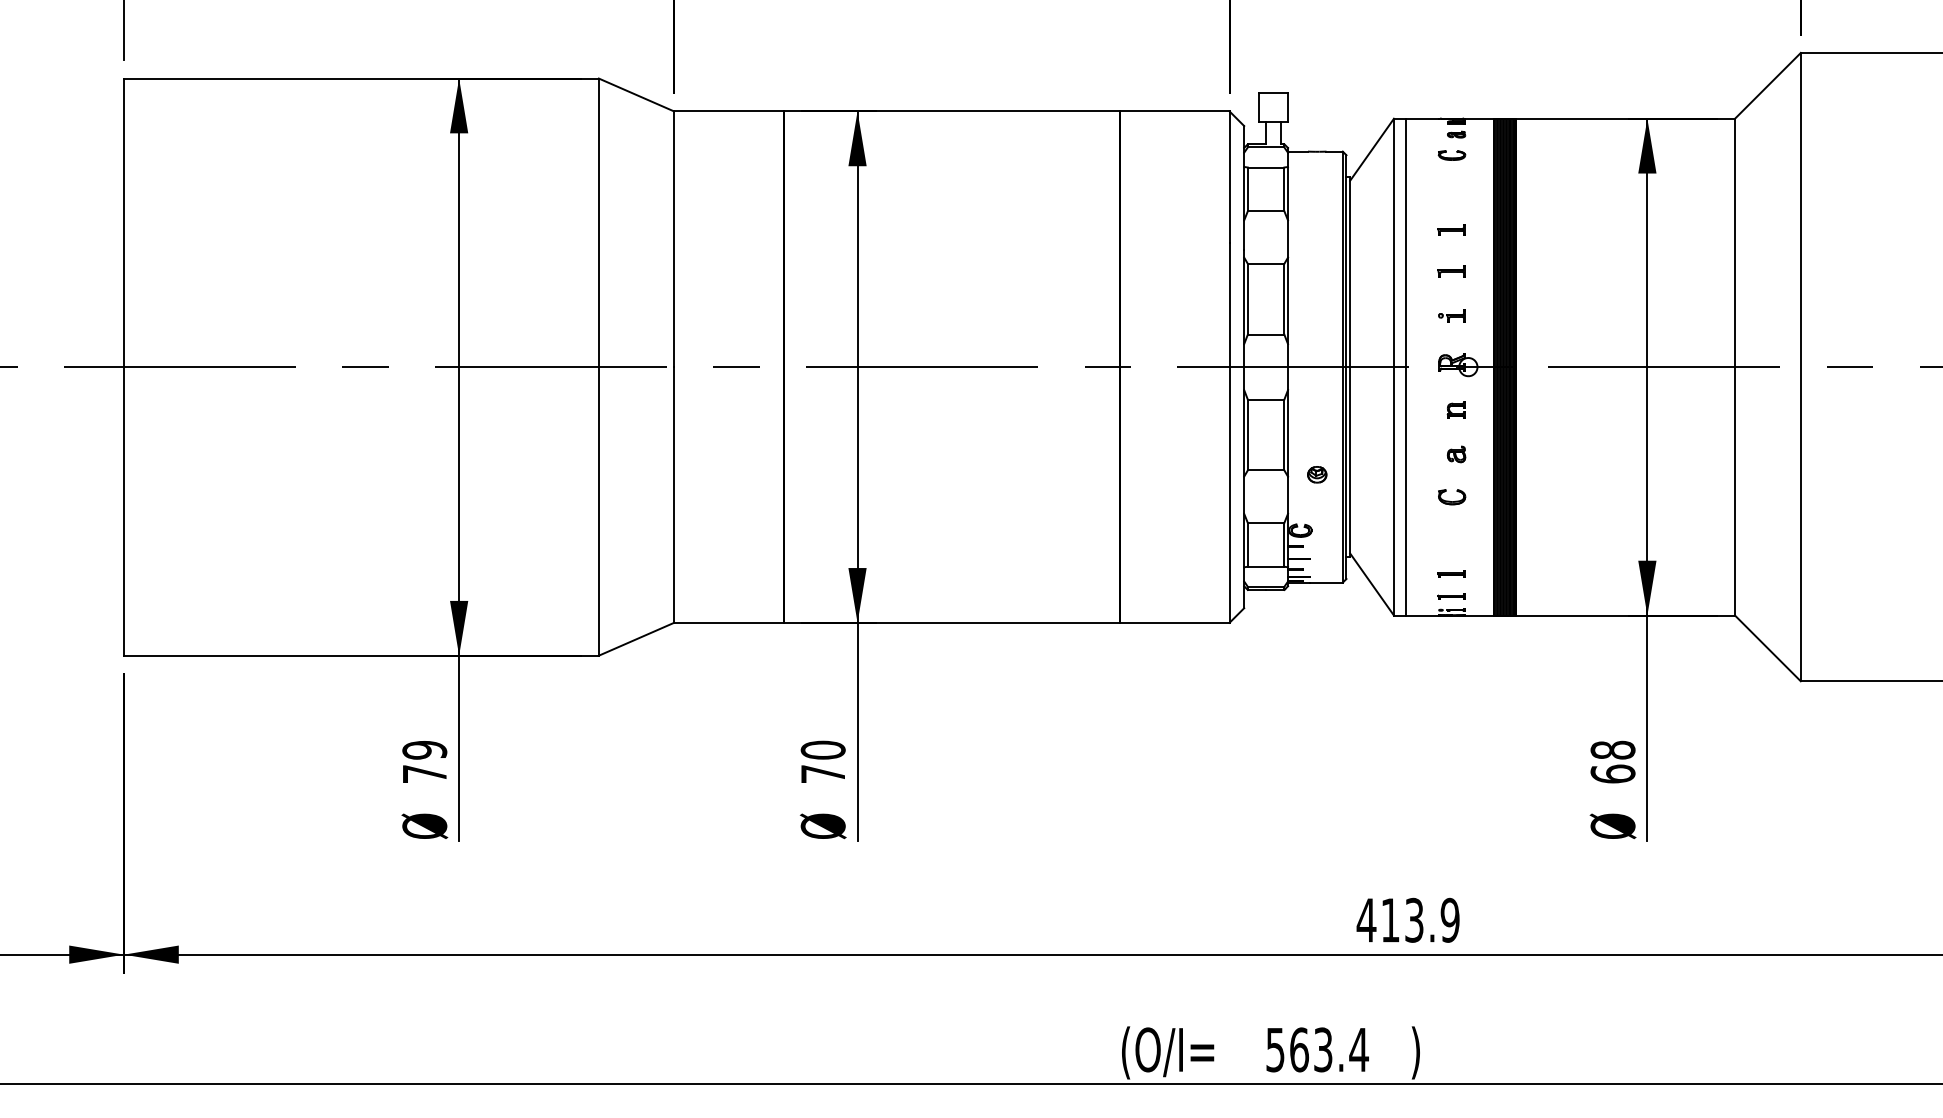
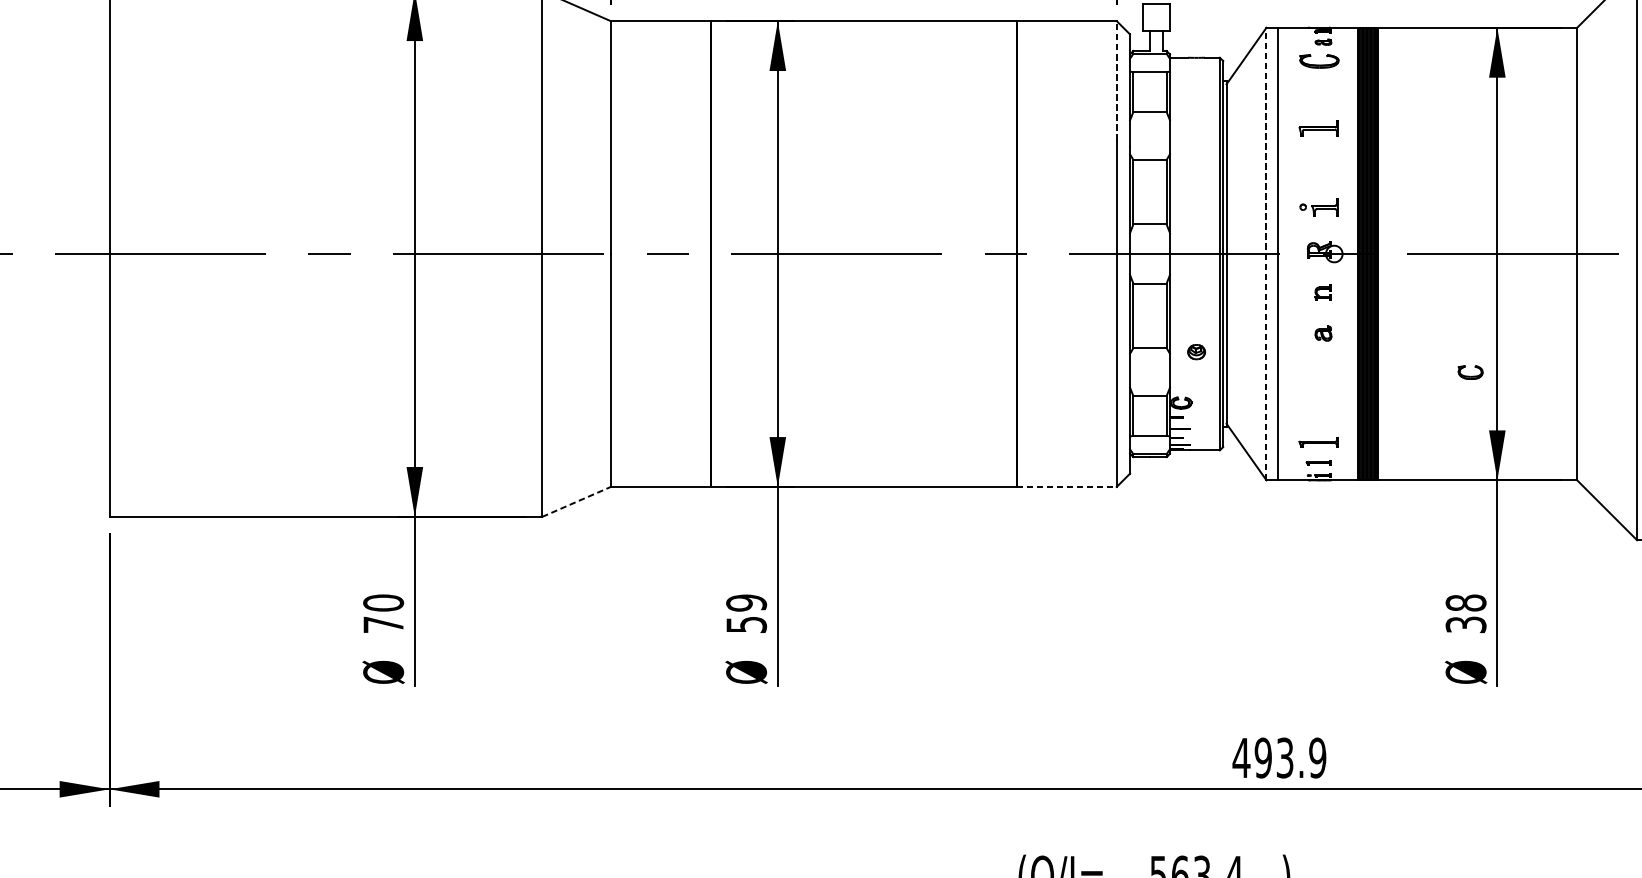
part: (1451, 155) -> (1318, 61), size x1.6
line: (1229, 177) -> (1116, 81), solid -> dashed
part: (1451, 229) -> (1318, 128), size x1.6
part: (1451, 271) -> (1318, 166), removed
part: (1451, 315) -> (1318, 207), size x1.6
line: (1393, 366) -> (1266, 253), solid -> dashed
part: (1452, 497) -> (1471, 372), moved
part: (1451, 573) -> (1318, 442), size x1.6
line: (1174, 622) -> (1066, 486), solid -> dashed
line: (636, 639) -> (576, 502), solid -> dashed
text: (424, 749) -> (383, 602), 79 -> 70
text: (822, 761) -> (745, 613), 70 -> 59
text: (1612, 773) -> (1465, 624), 68 -> 38
text: (1390, 919) -> (1263, 757), 413.9 -> 493.9

